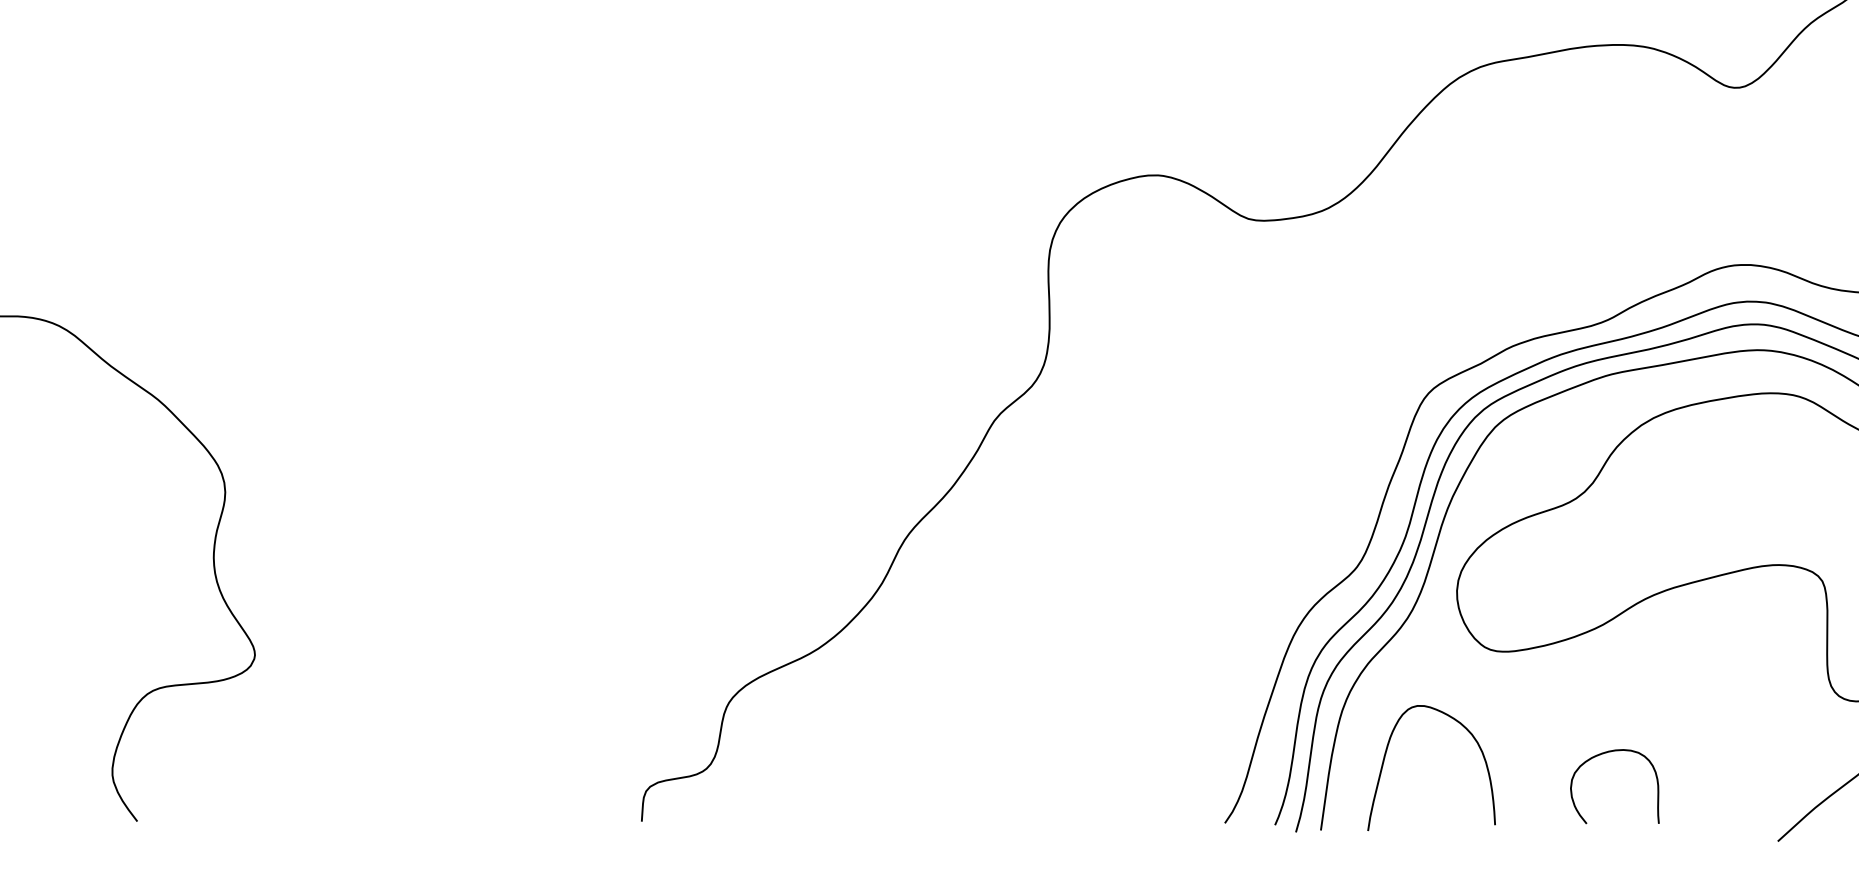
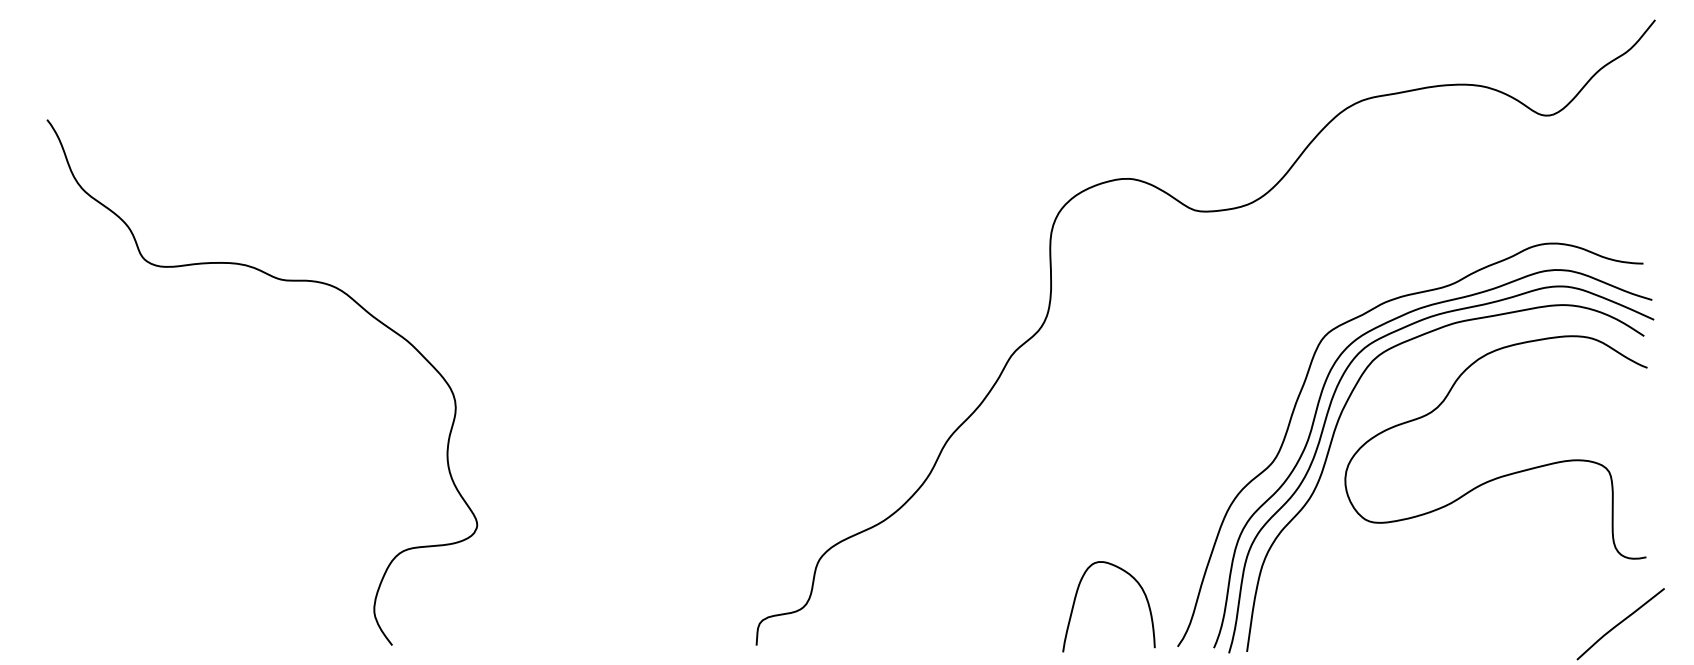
curve: (1388, 750) -> (1077, 594), moved
curve: (1599, 756) -> (1448, 598), removed

